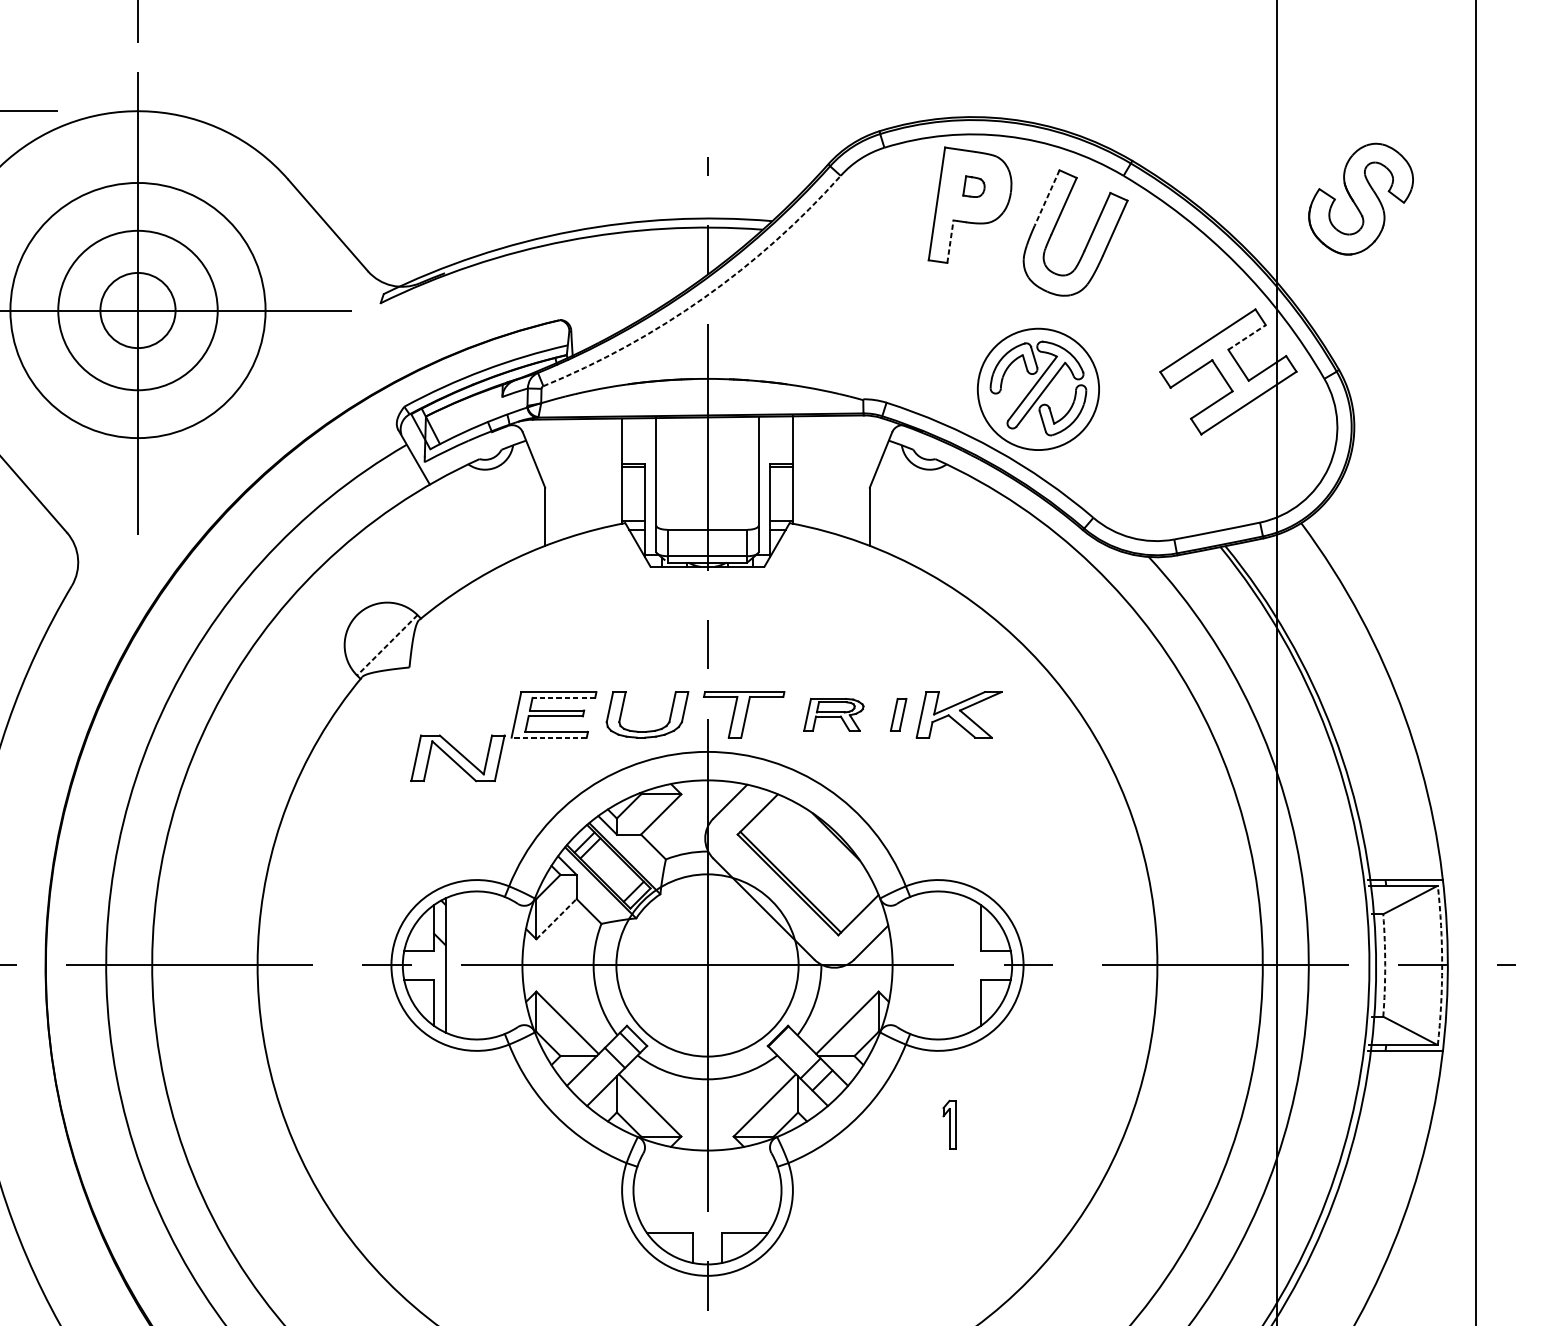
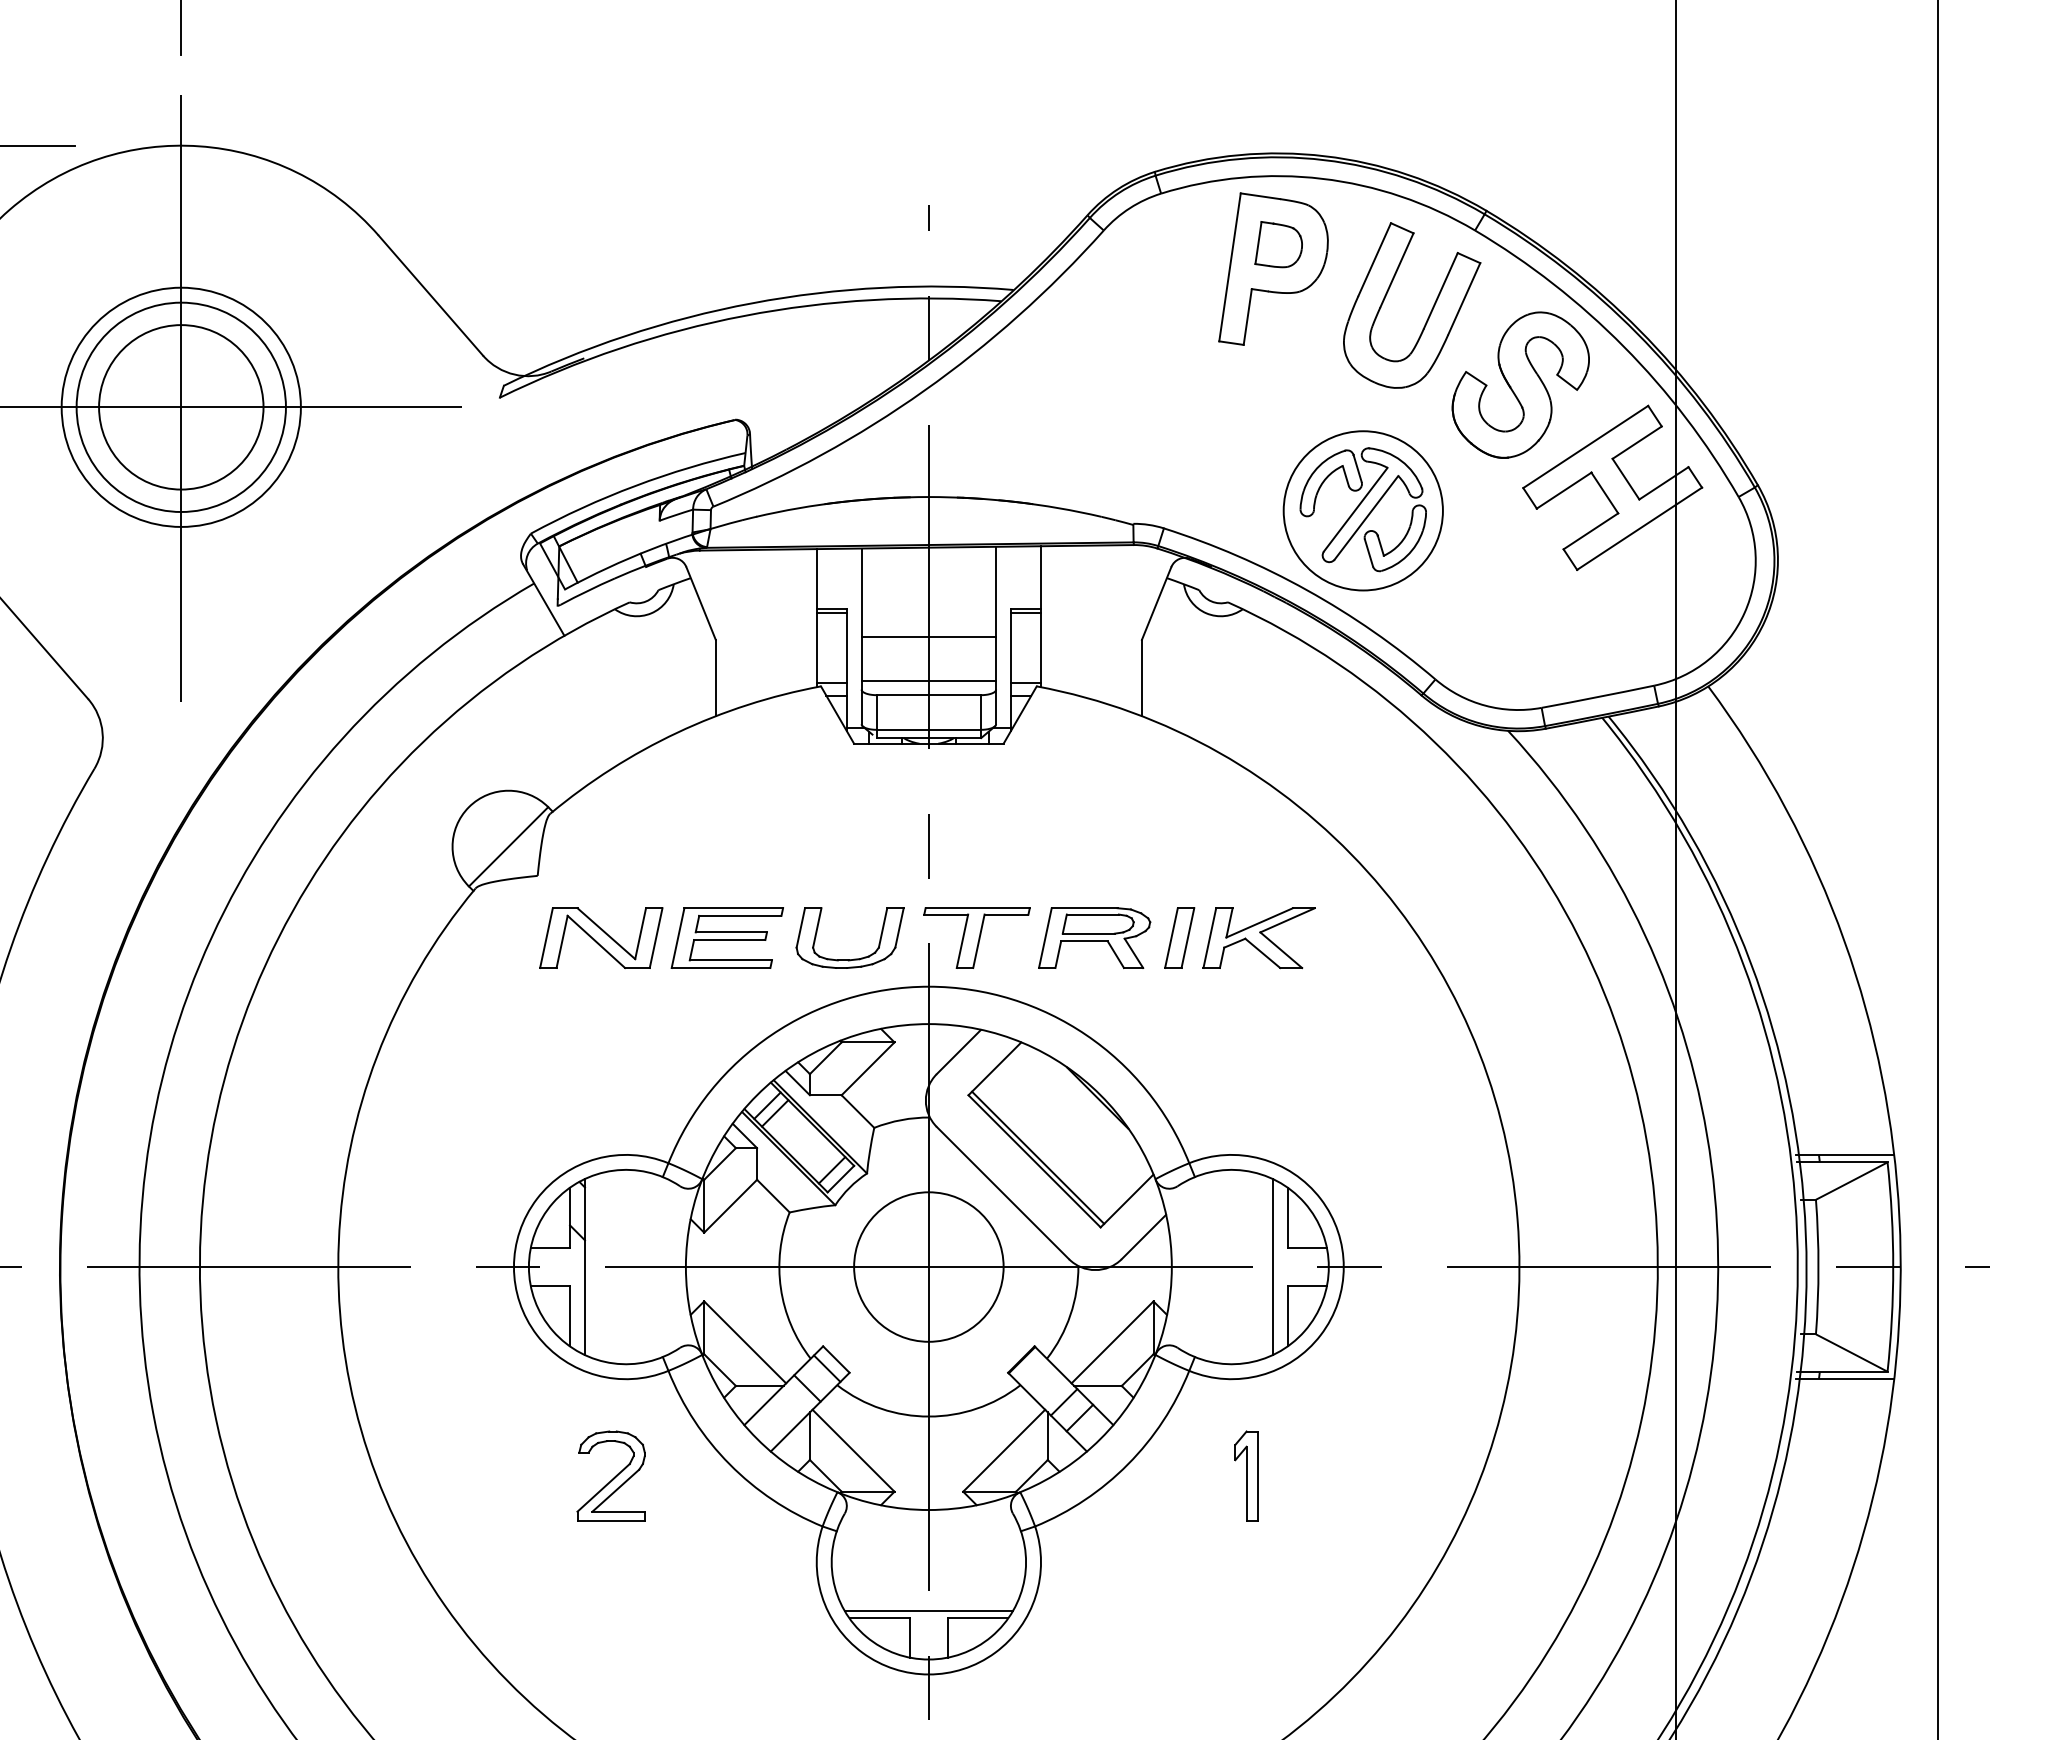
part: (973, 186) -> (1278, 244), size x1.67
line: (1046, 197) -> (1374, 259), dashed -> solid
part: (1360, 198) -> (1520, 384), moved
line: (950, 241) -> (1247, 316), dashed -> solid
arc: (704, 297) -> (924, 390), dashed -> solid
circle: (137, 309) -> (180, 406), size x0.71
circle: (138, 310) -> (181, 407), size x1.67
line: (1247, 337) -> (1637, 442), dashed -> solid
line: (707, 485) -> (928, 636), added
line: (707, 519) -> (928, 681), added
line: (387, 645) -> (508, 847), dashed -> solid
line: (563, 697) -> (739, 915), dashed -> solid
part: (833, 714) -> (1094, 937), size x1.43
part: (898, 714) -> (1179, 937), size x1.43
line: (548, 738) -> (720, 968), dashed -> solid
part: (458, 758) -> (601, 938), moved
line: (557, 918) -> (731, 1205), dashed -> solid
circle: (707, 965) -> (928, 1266), size x0.62
line: (969, 965) -> (1272, 1267), added
arc: (1385, 965) -> (1818, 1267), dashed -> solid
arc: (1442, 965) -> (1893, 1267), dashed -> solid
part: (464, 1124) -> (610, 1475), added
part: (949, 1124) -> (1246, 1475), size x1.43
line: (707, 1227) -> (928, 1610), added

